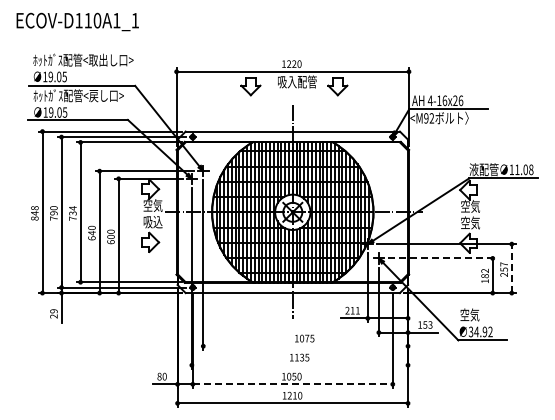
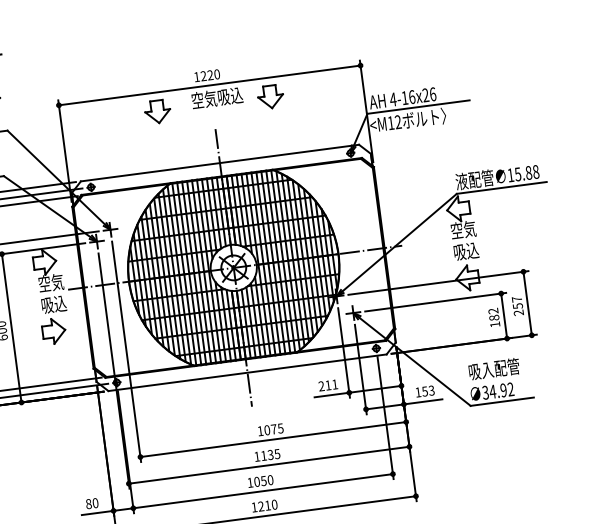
text: (296, 81) -> (216, 97), 吸入配管 -> 空気吸込
text: (426, 118) -> (391, 123), <M92 -> <M12
text: (521, 169) -> (523, 173), 11.08 -> 15.88
text: (470, 222) -> (466, 250), 空気 -> 吸込
line: (442, 258) -> (435, 302), dashed -> solid
line: (511, 268) -> (527, 303), dashed -> solid
text: (479, 314) -> (493, 368), 空気 -> 吸入配管
line: (305, 346) -> (273, 439), added
line: (299, 365) -> (268, 465), added
line: (292, 384) -> (262, 491), dashed -> solid

